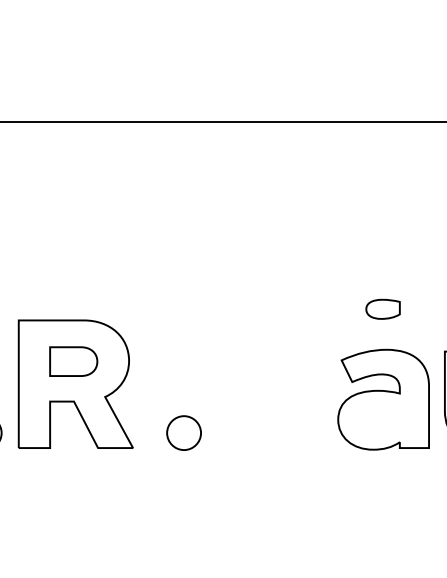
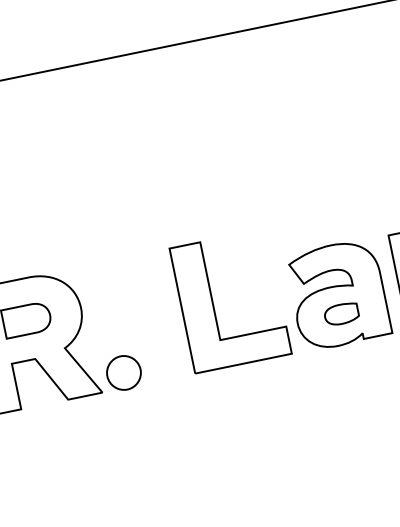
part: (382, 308) -> (340, 313), moved
part: (259, 383) -> (213, 303), added
part: (183, 432) -> (123, 372), moved

